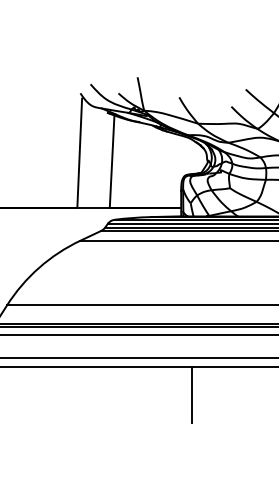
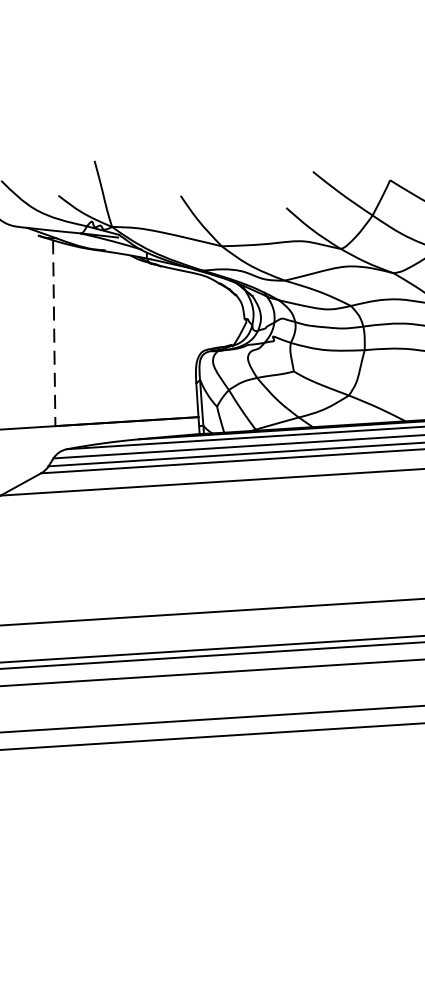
line: (112, 162) -> (55, 334), solid -> dashed
line: (192, 395) -> (244, 791), removed

